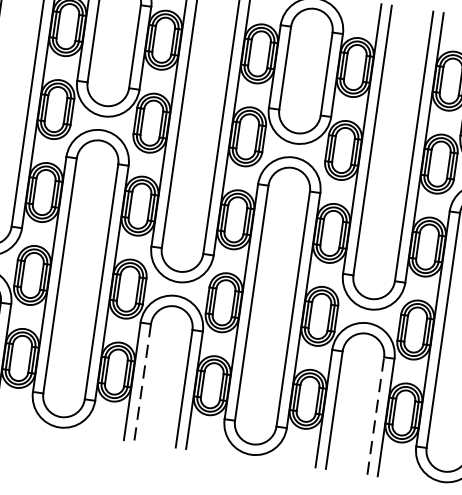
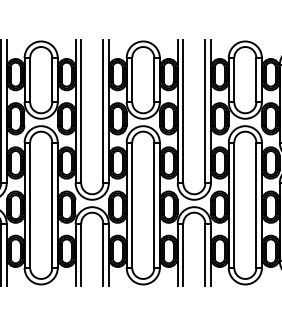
line: (143, 383) -> (81, 255), dashed -> solid
line: (376, 415) -> (205, 254), dashed -> solid

